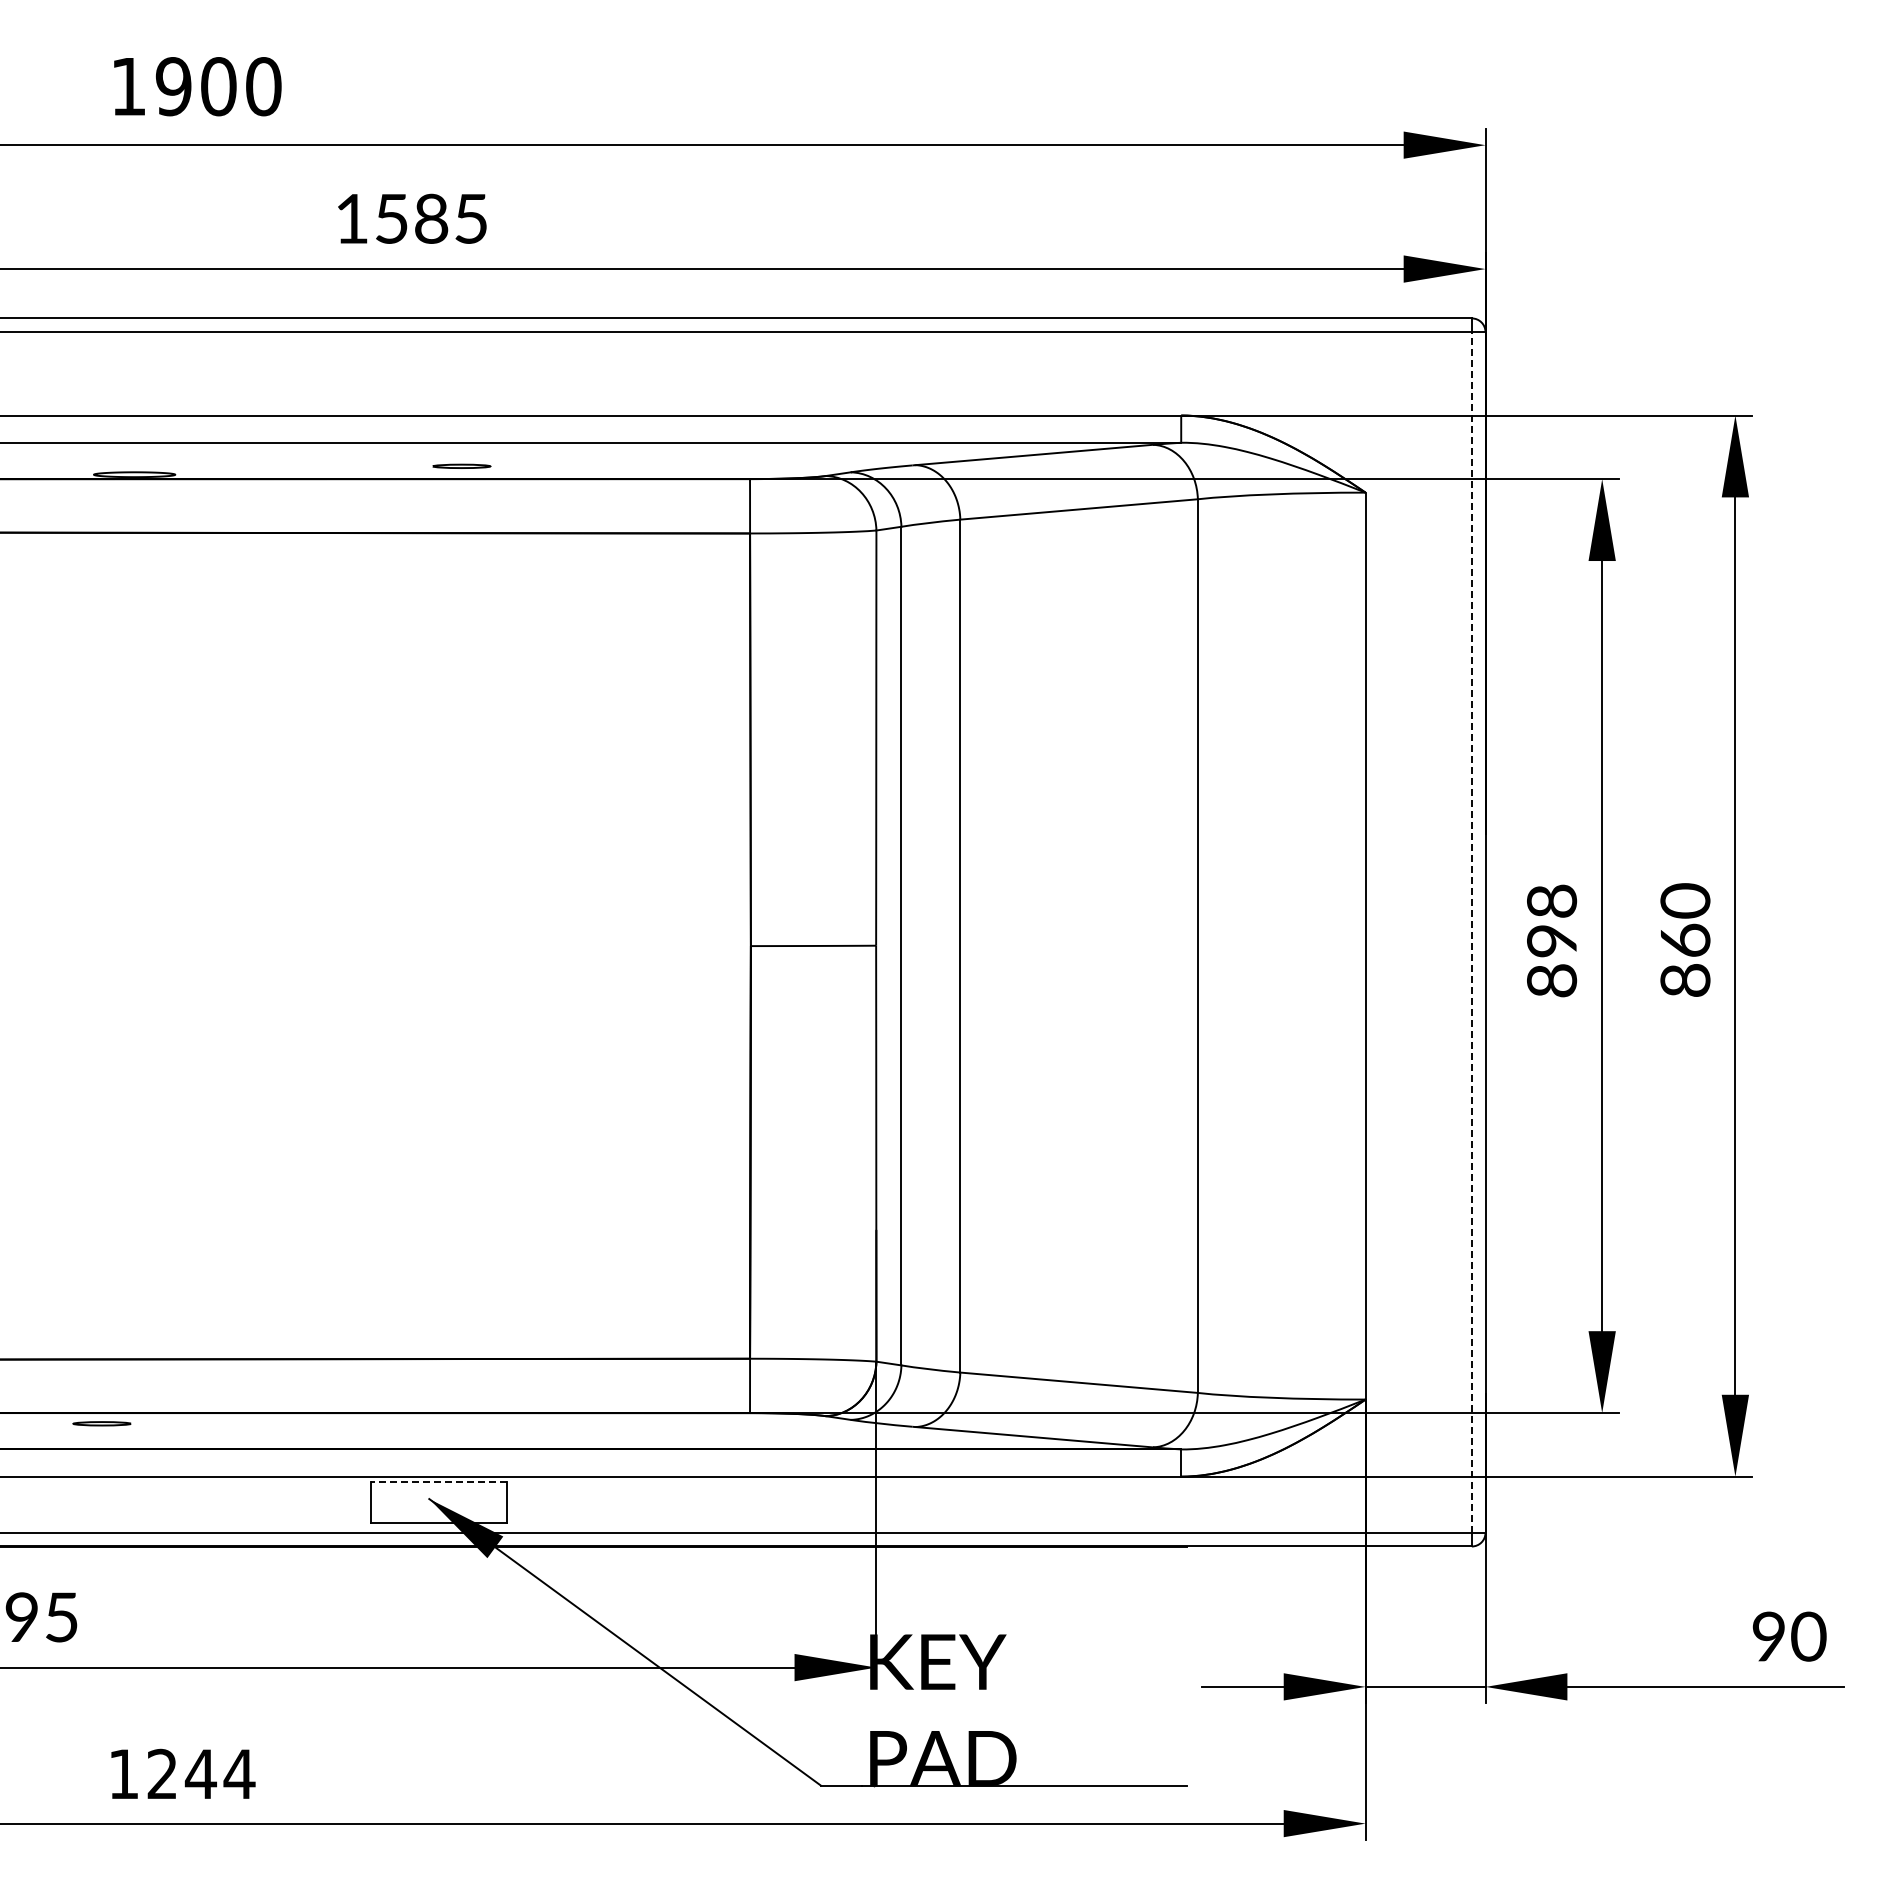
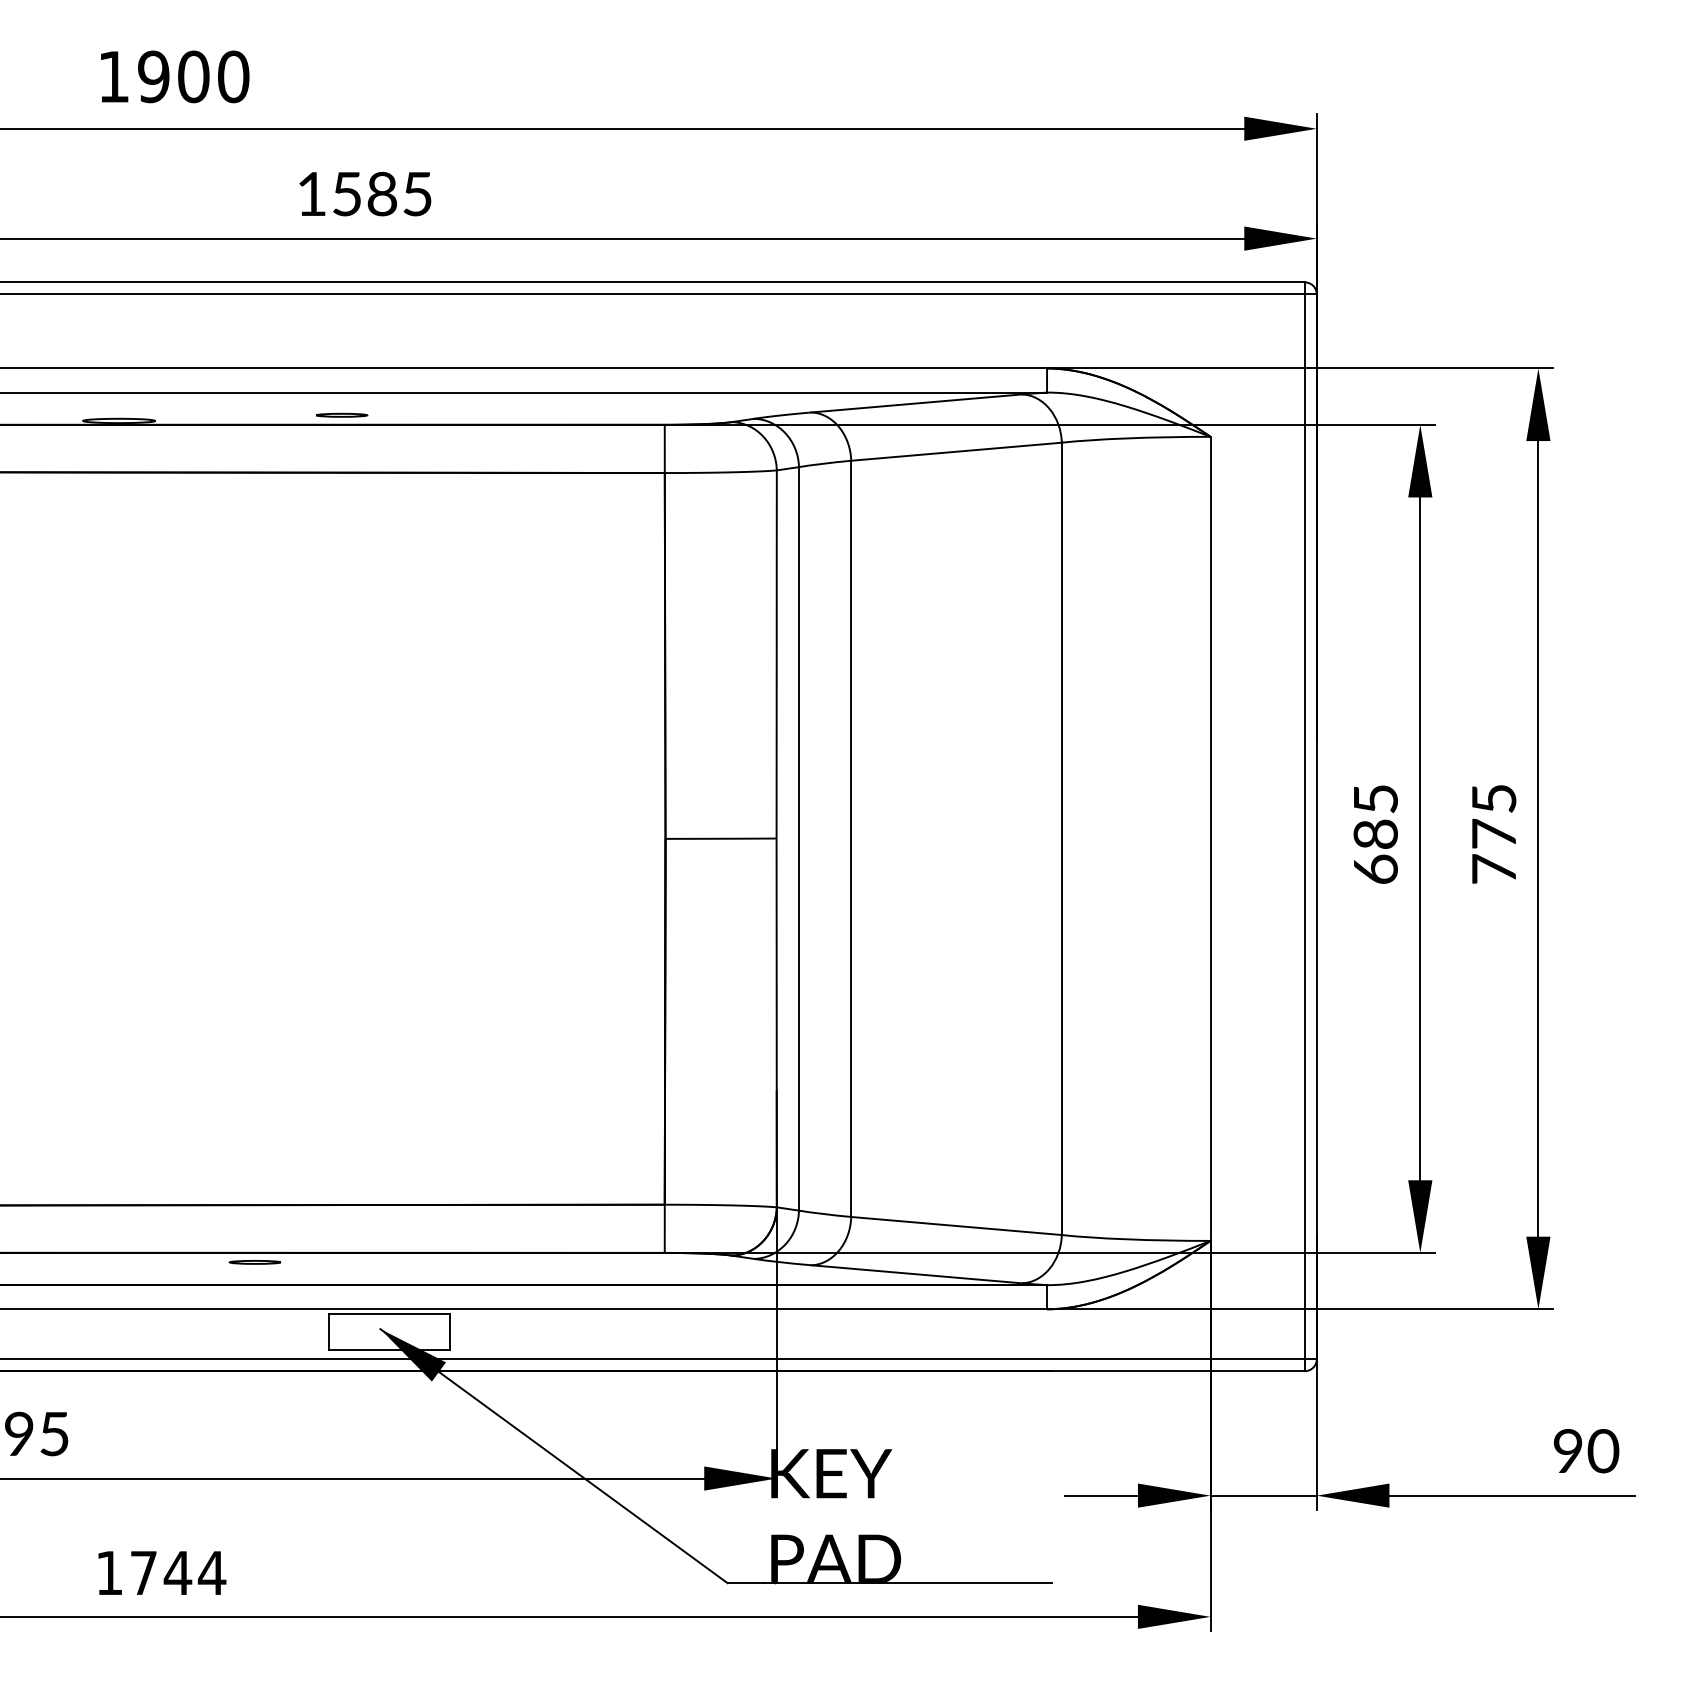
part: (461, 465) -> (341, 414), moved
line: (1471, 931) -> (1304, 825), dashed -> solid
text: (1685, 939) -> (1494, 833), 860 -> 775
text: (1552, 940) -> (1376, 833), 898 -> 685
part: (101, 1423) -> (254, 1262), moved
line: (438, 1482) -> (388, 1314), dashed -> solid
text: (161, 1773) -> (142, 1572), 1244 -> 1744

